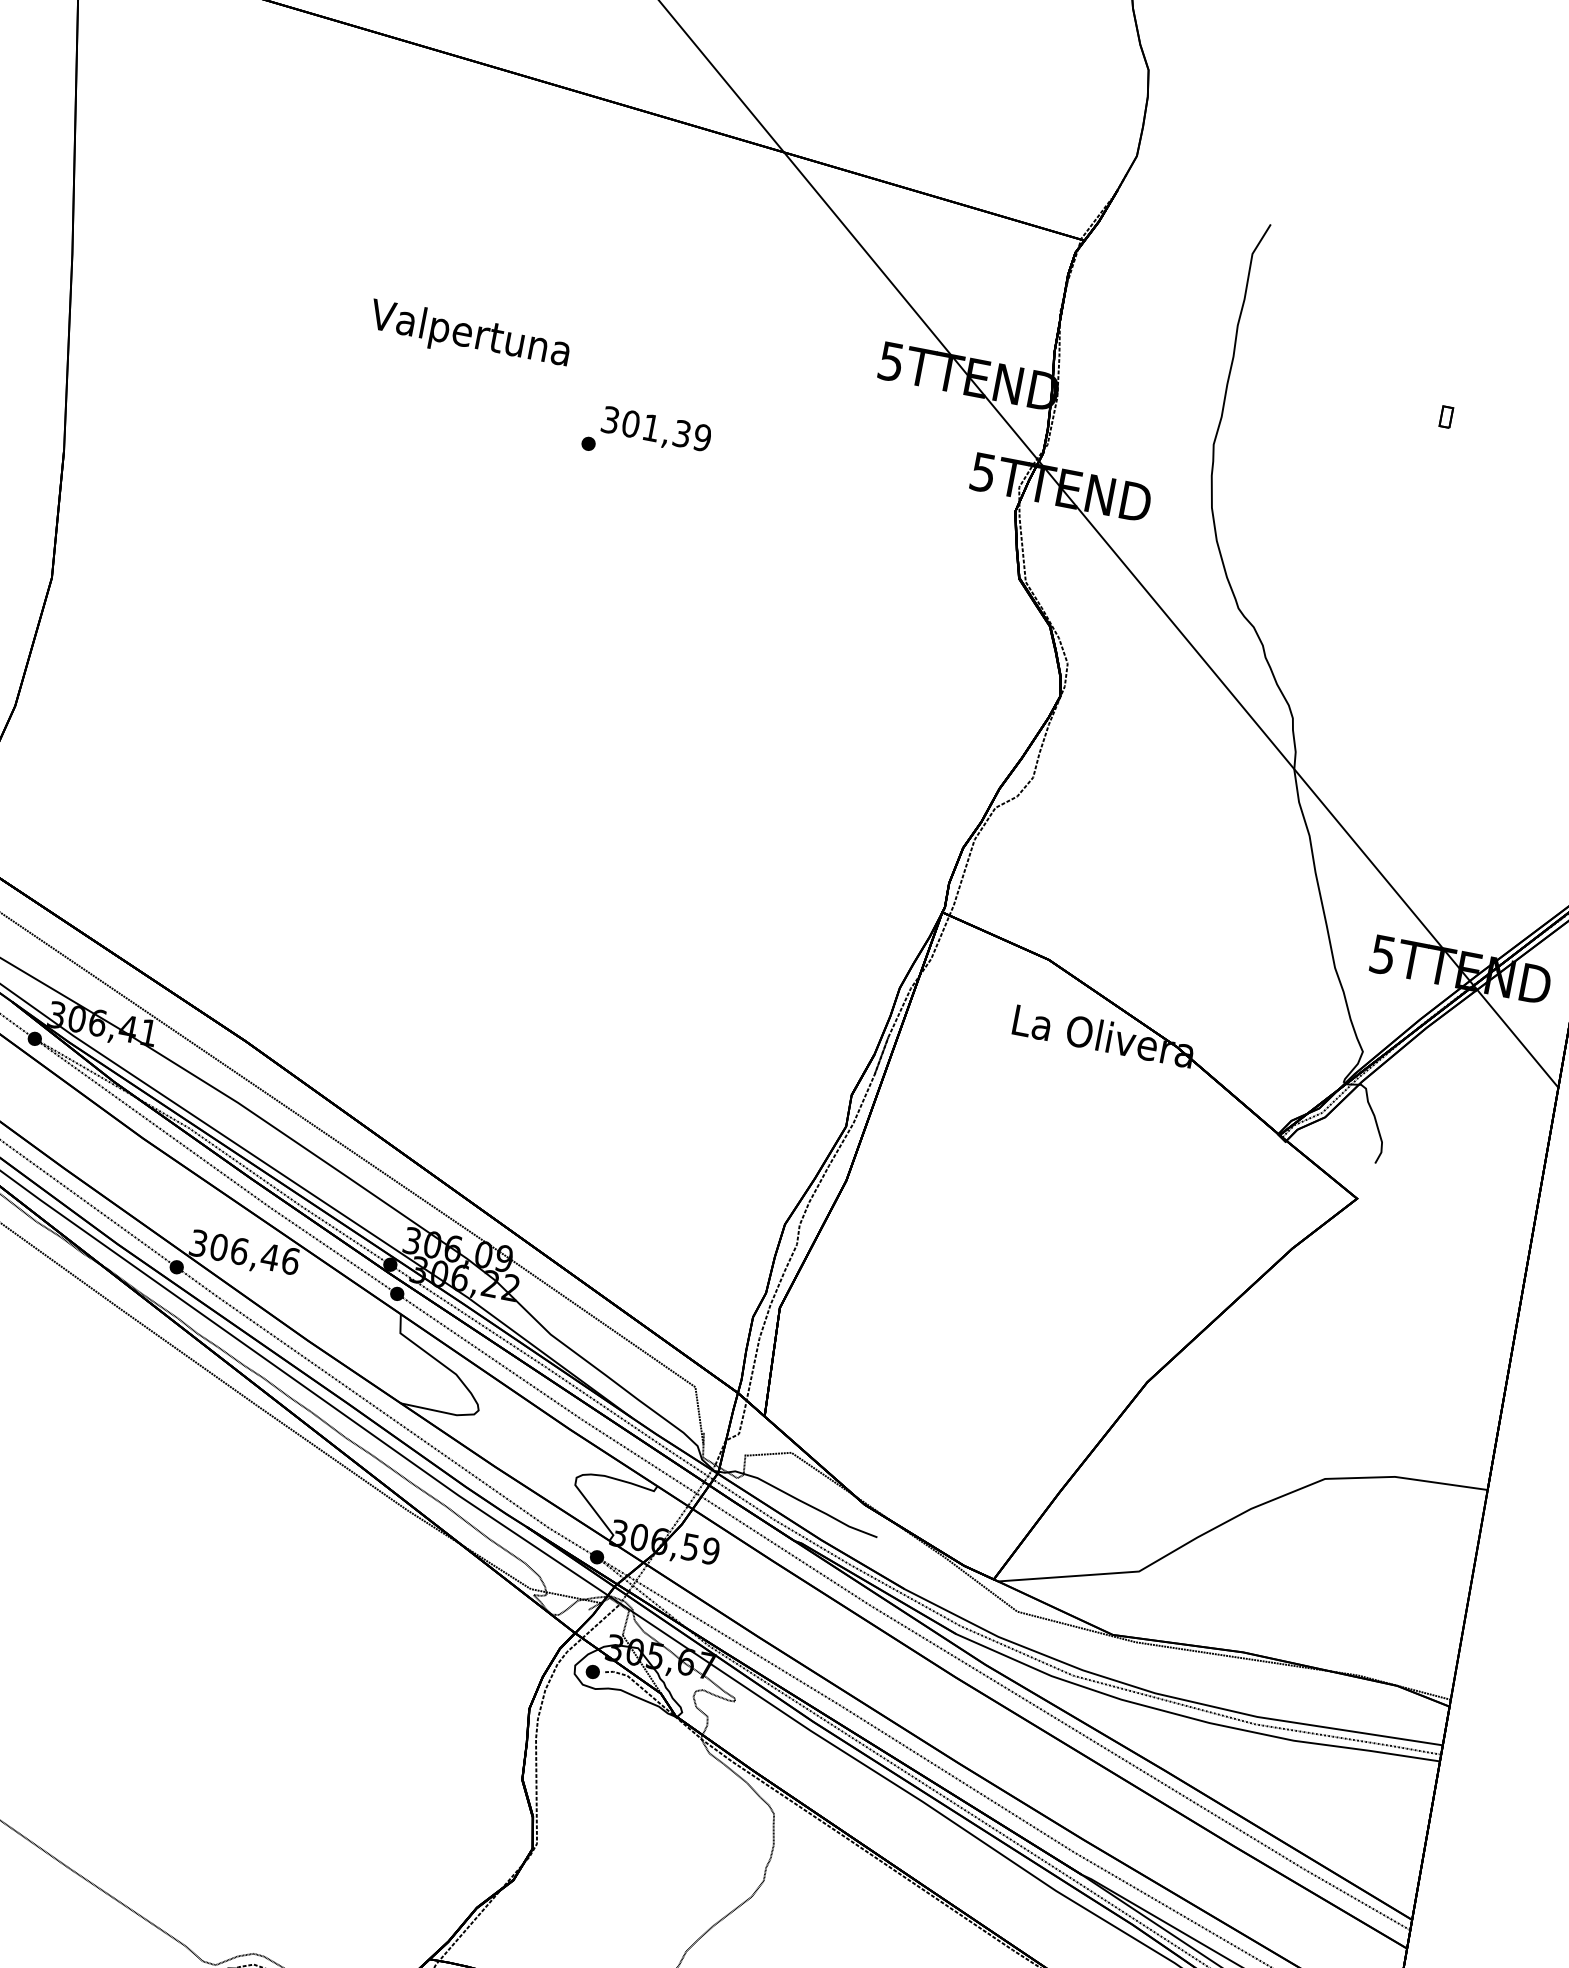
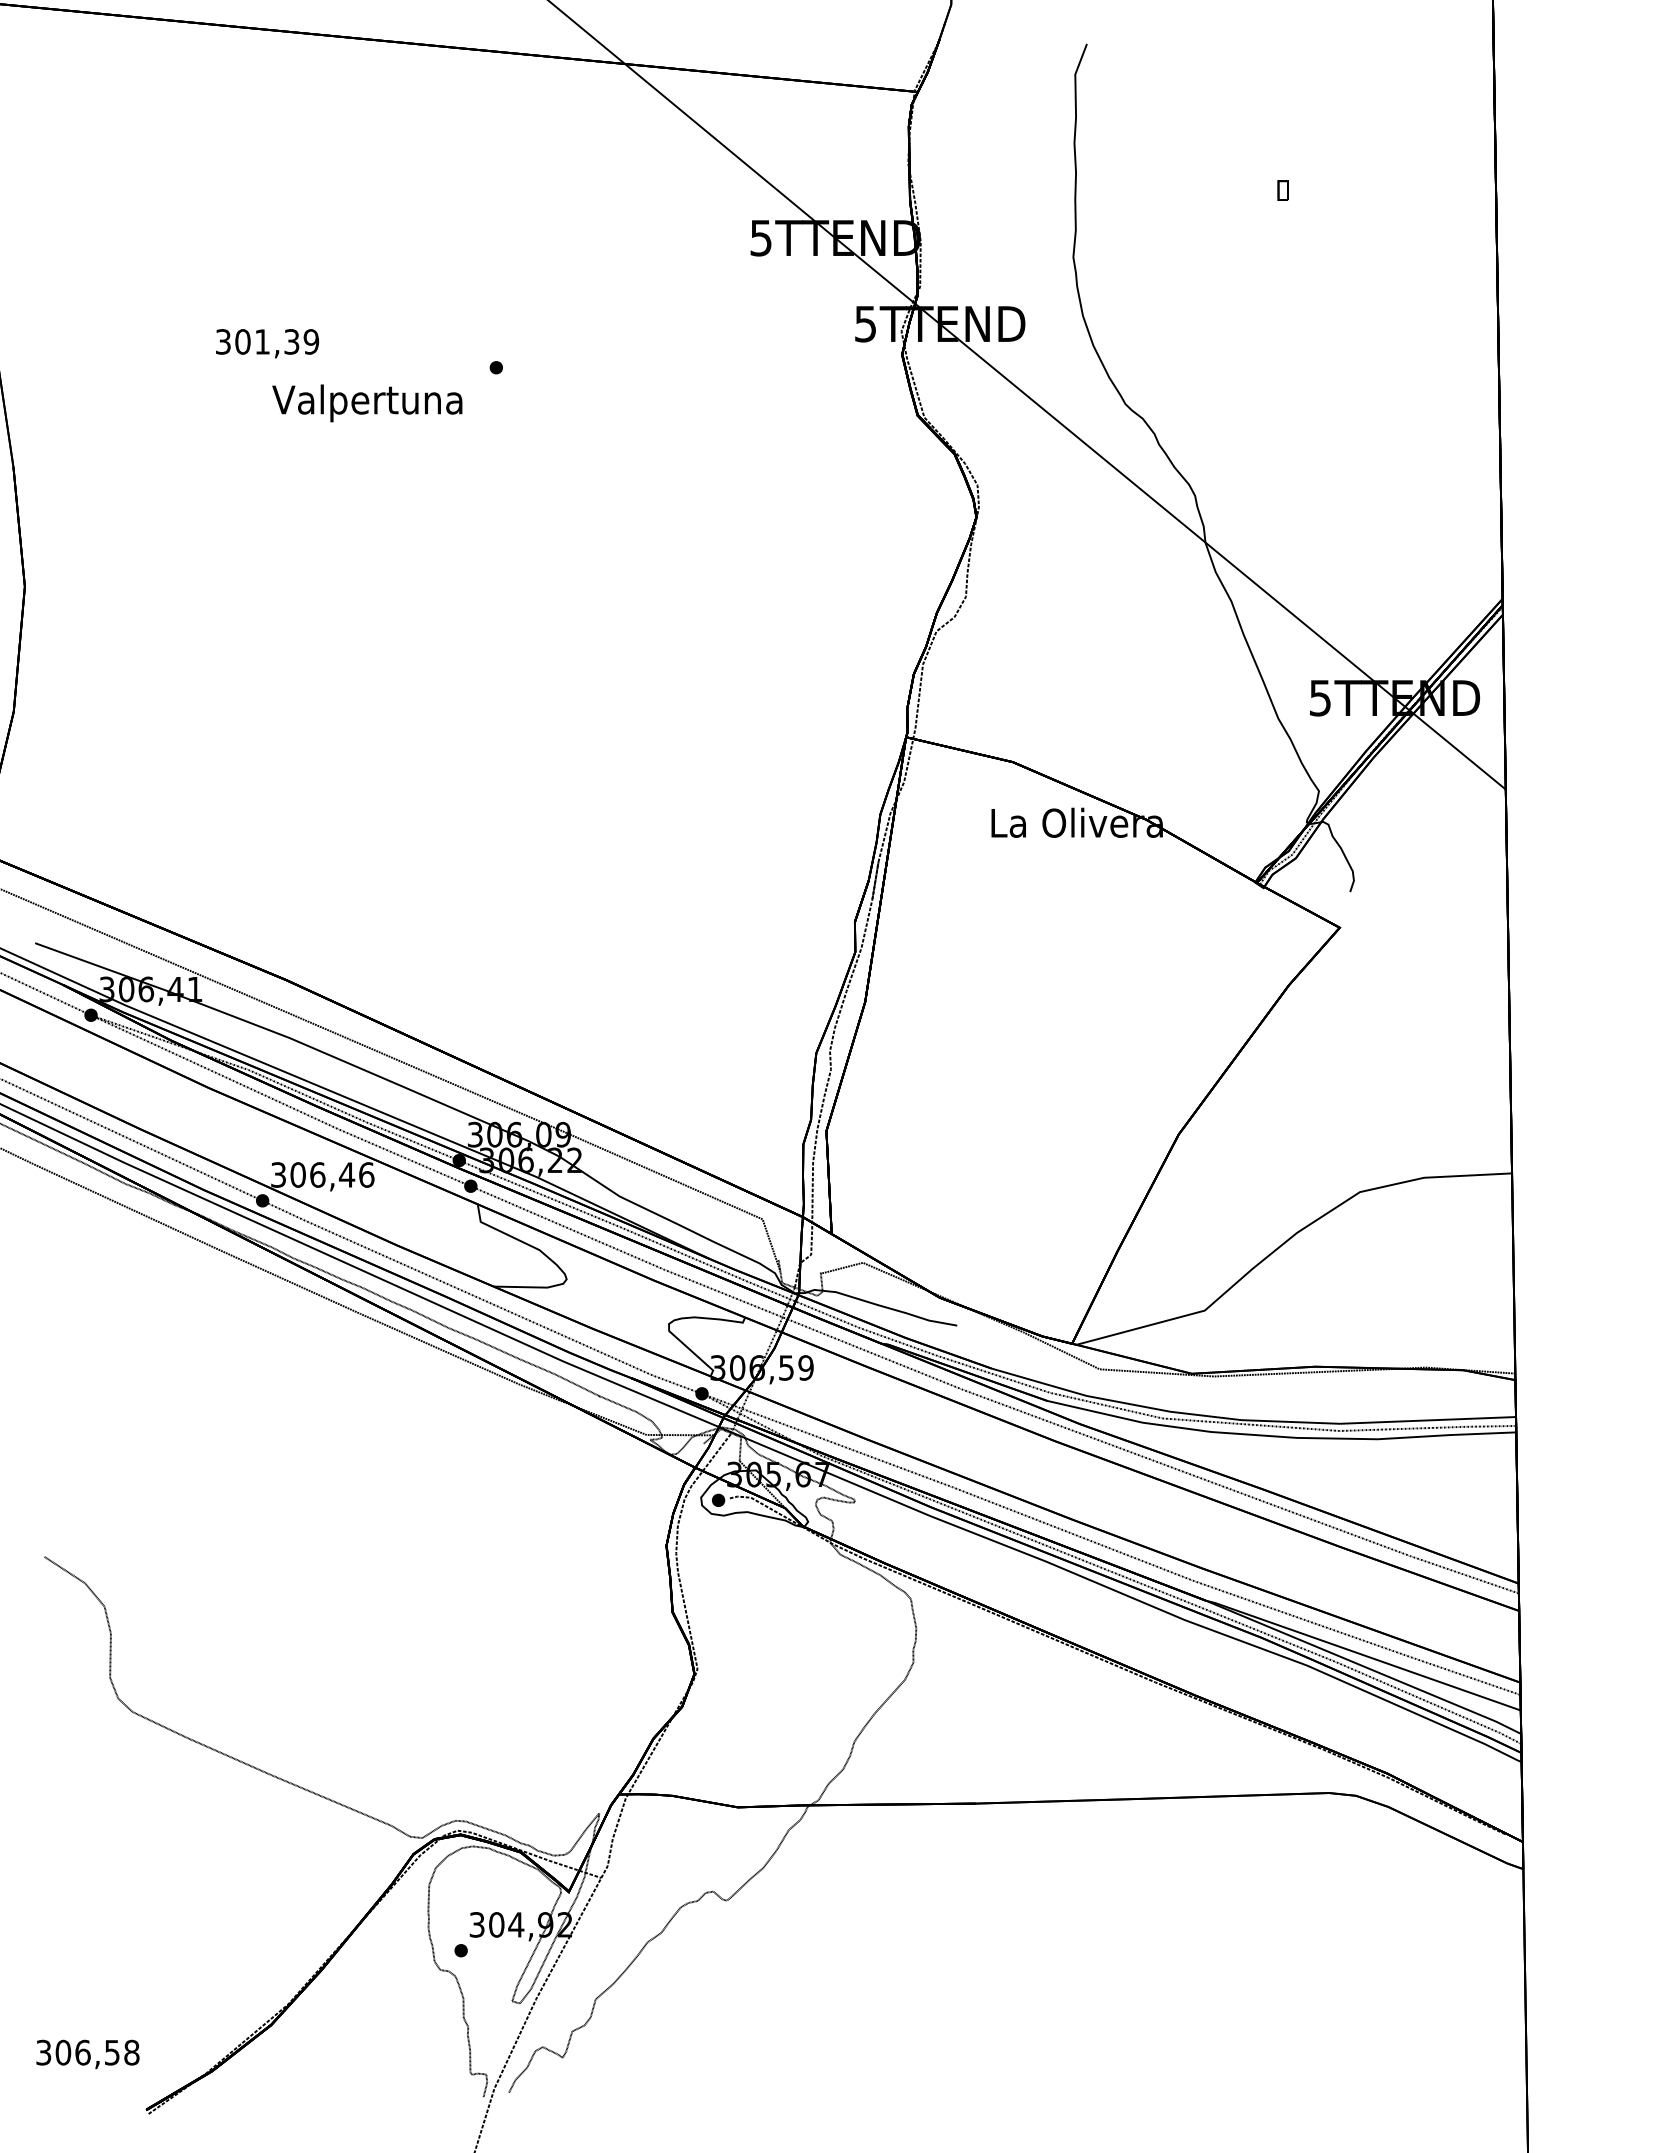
text: (469, 336) -> (367, 403), moved
text: (656, 430) -> (267, 343), moved

